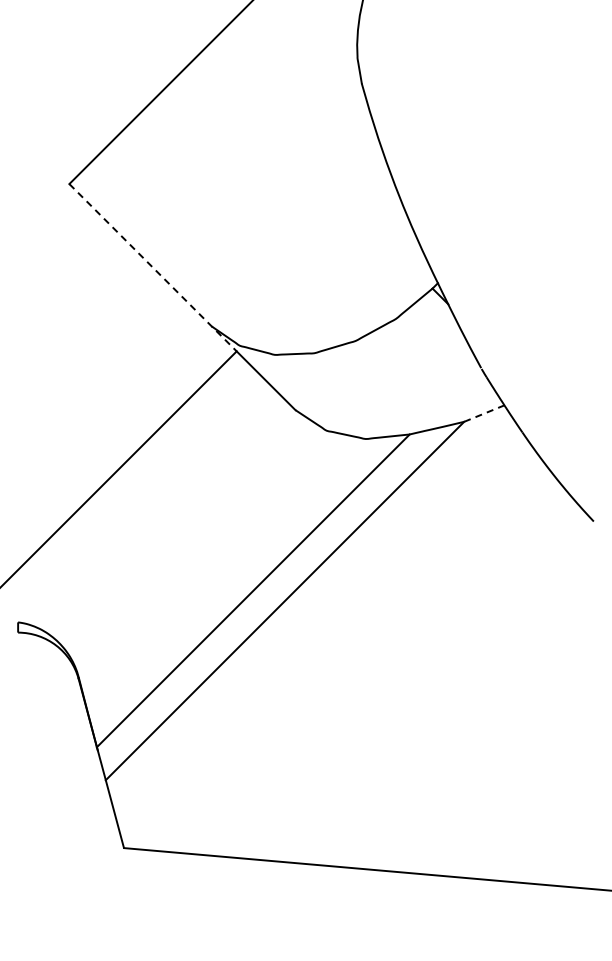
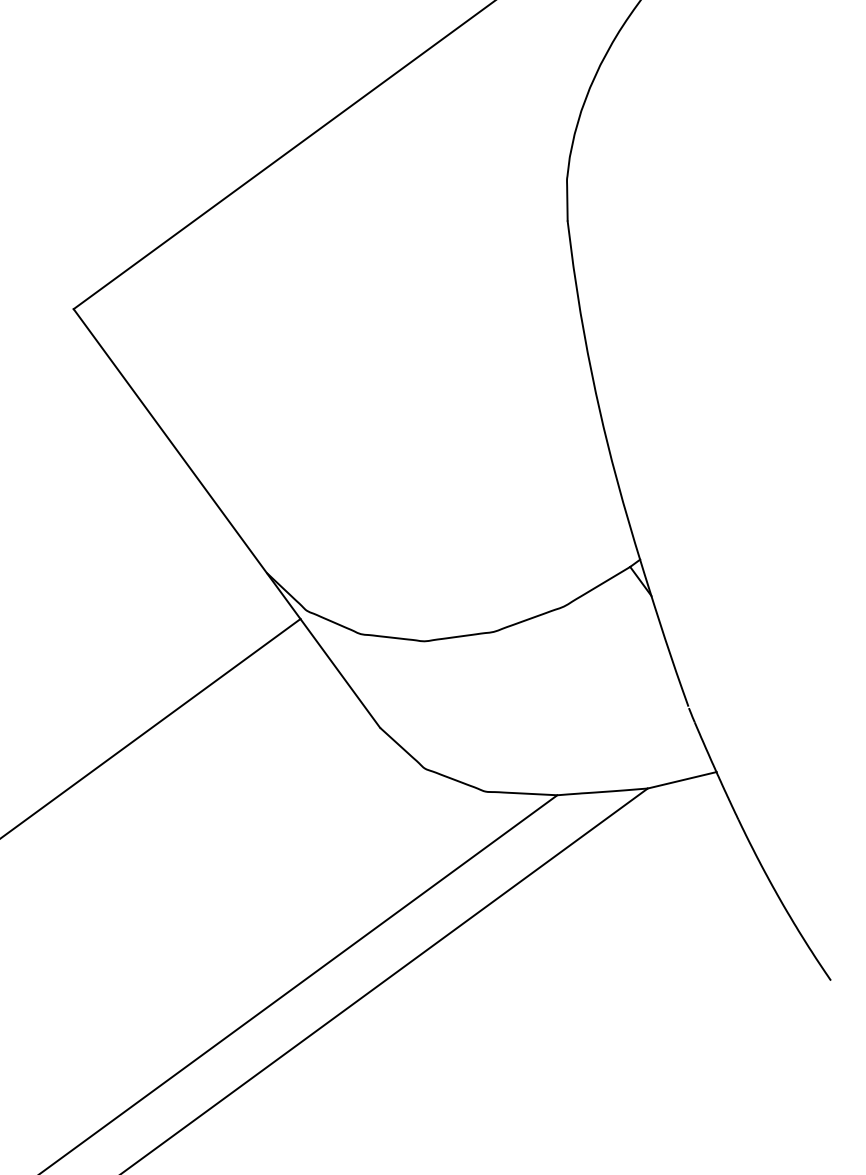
line: (153, 268) -> (187, 465), dashed -> solid
line: (484, 413) -> (682, 780), dashed -> solid

